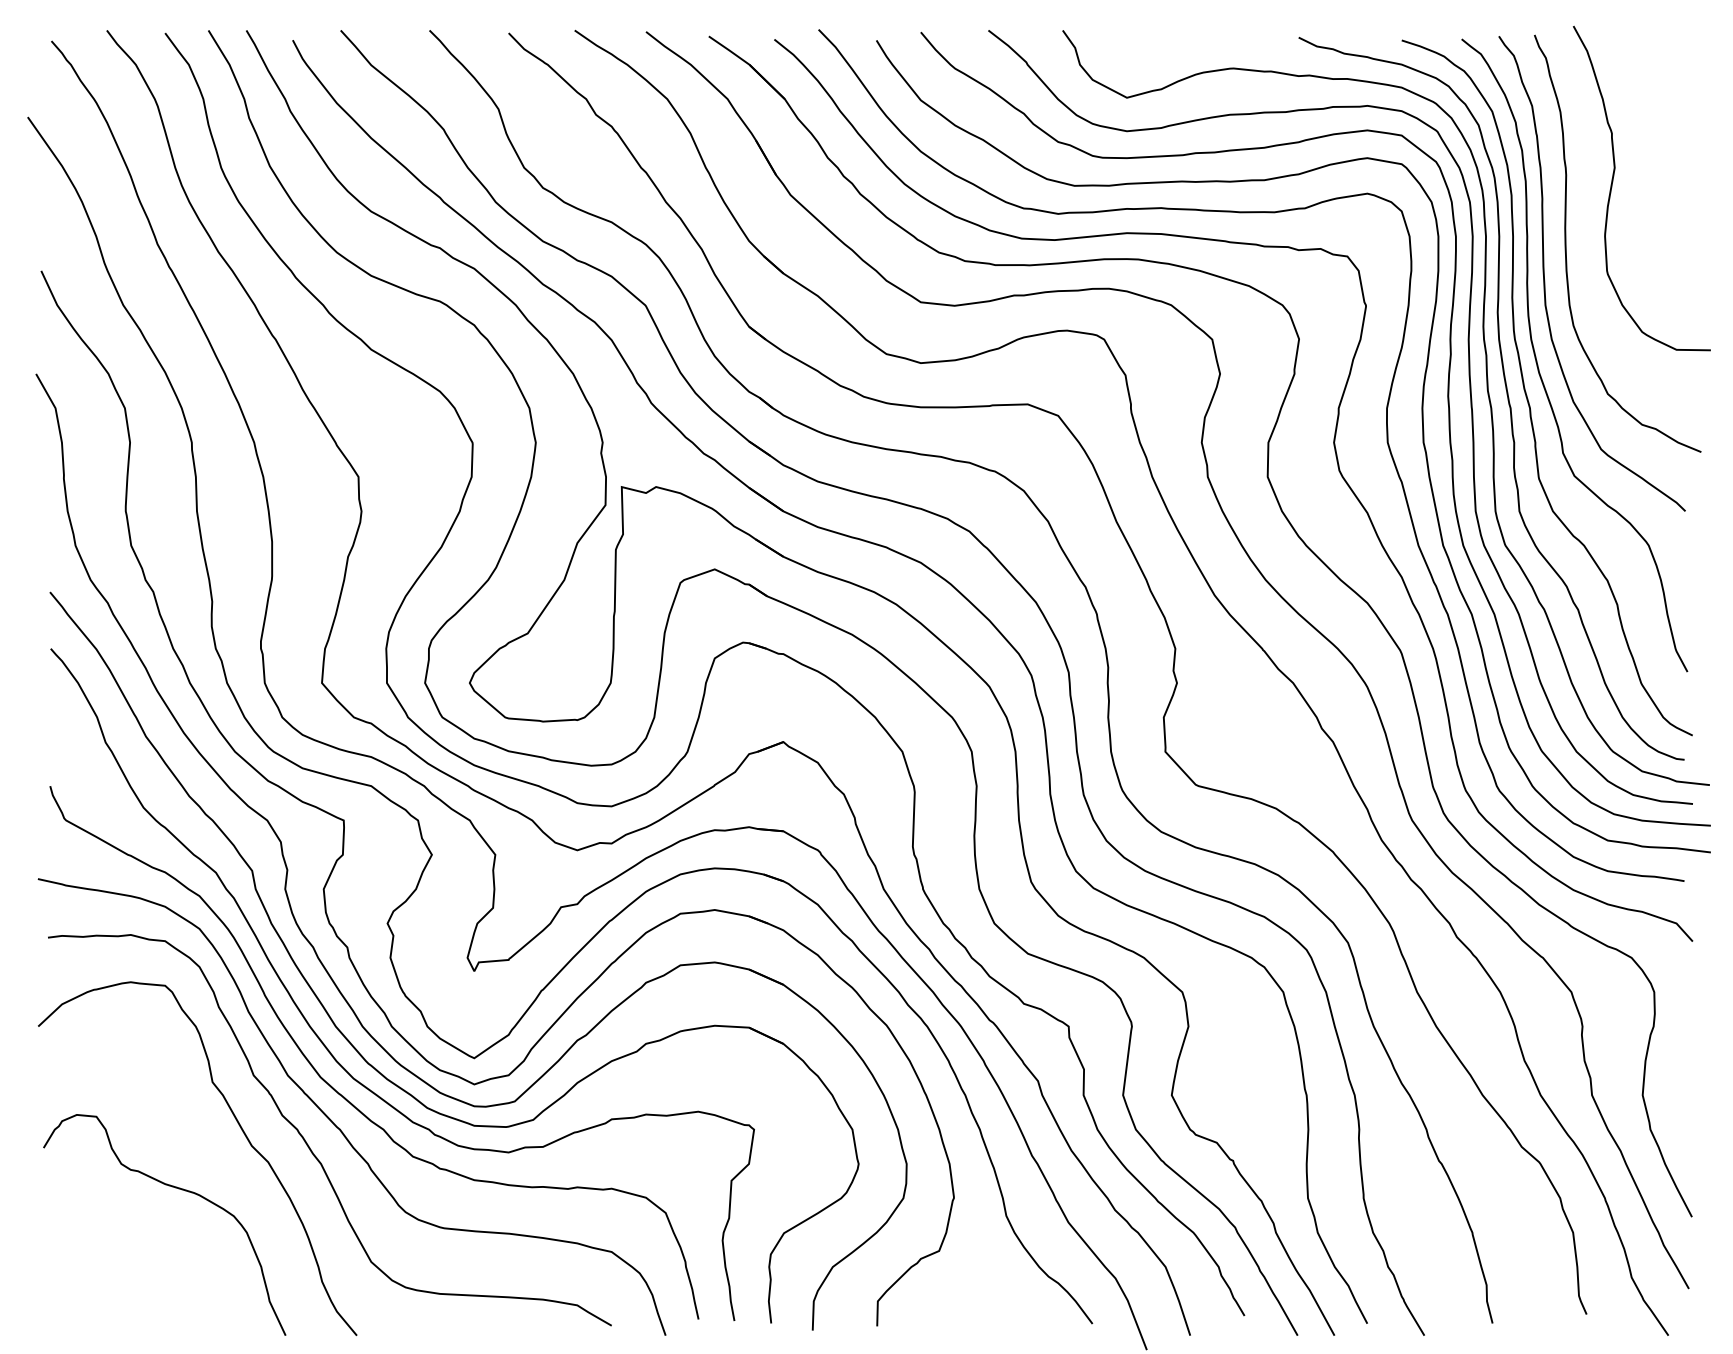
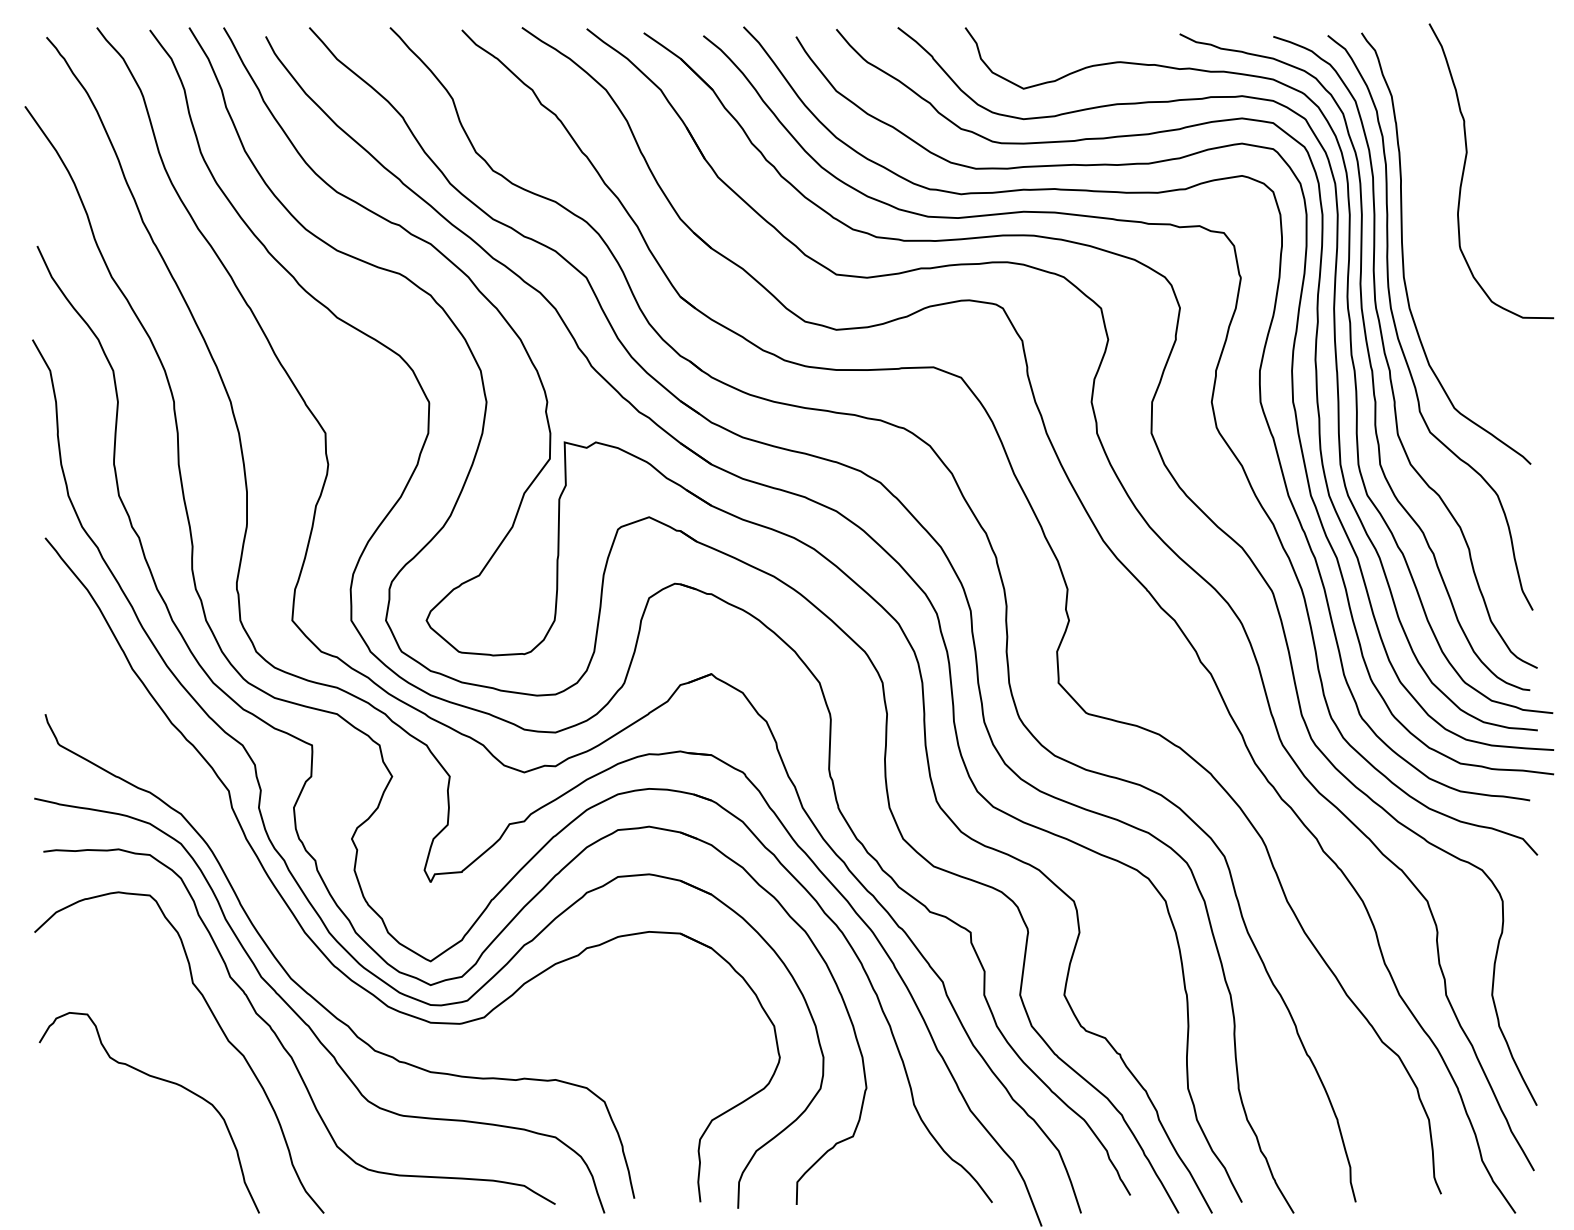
curve: (1566, 243) -> (1422, 221), removed
curve: (324, 1043) -> (294, 947), removed

